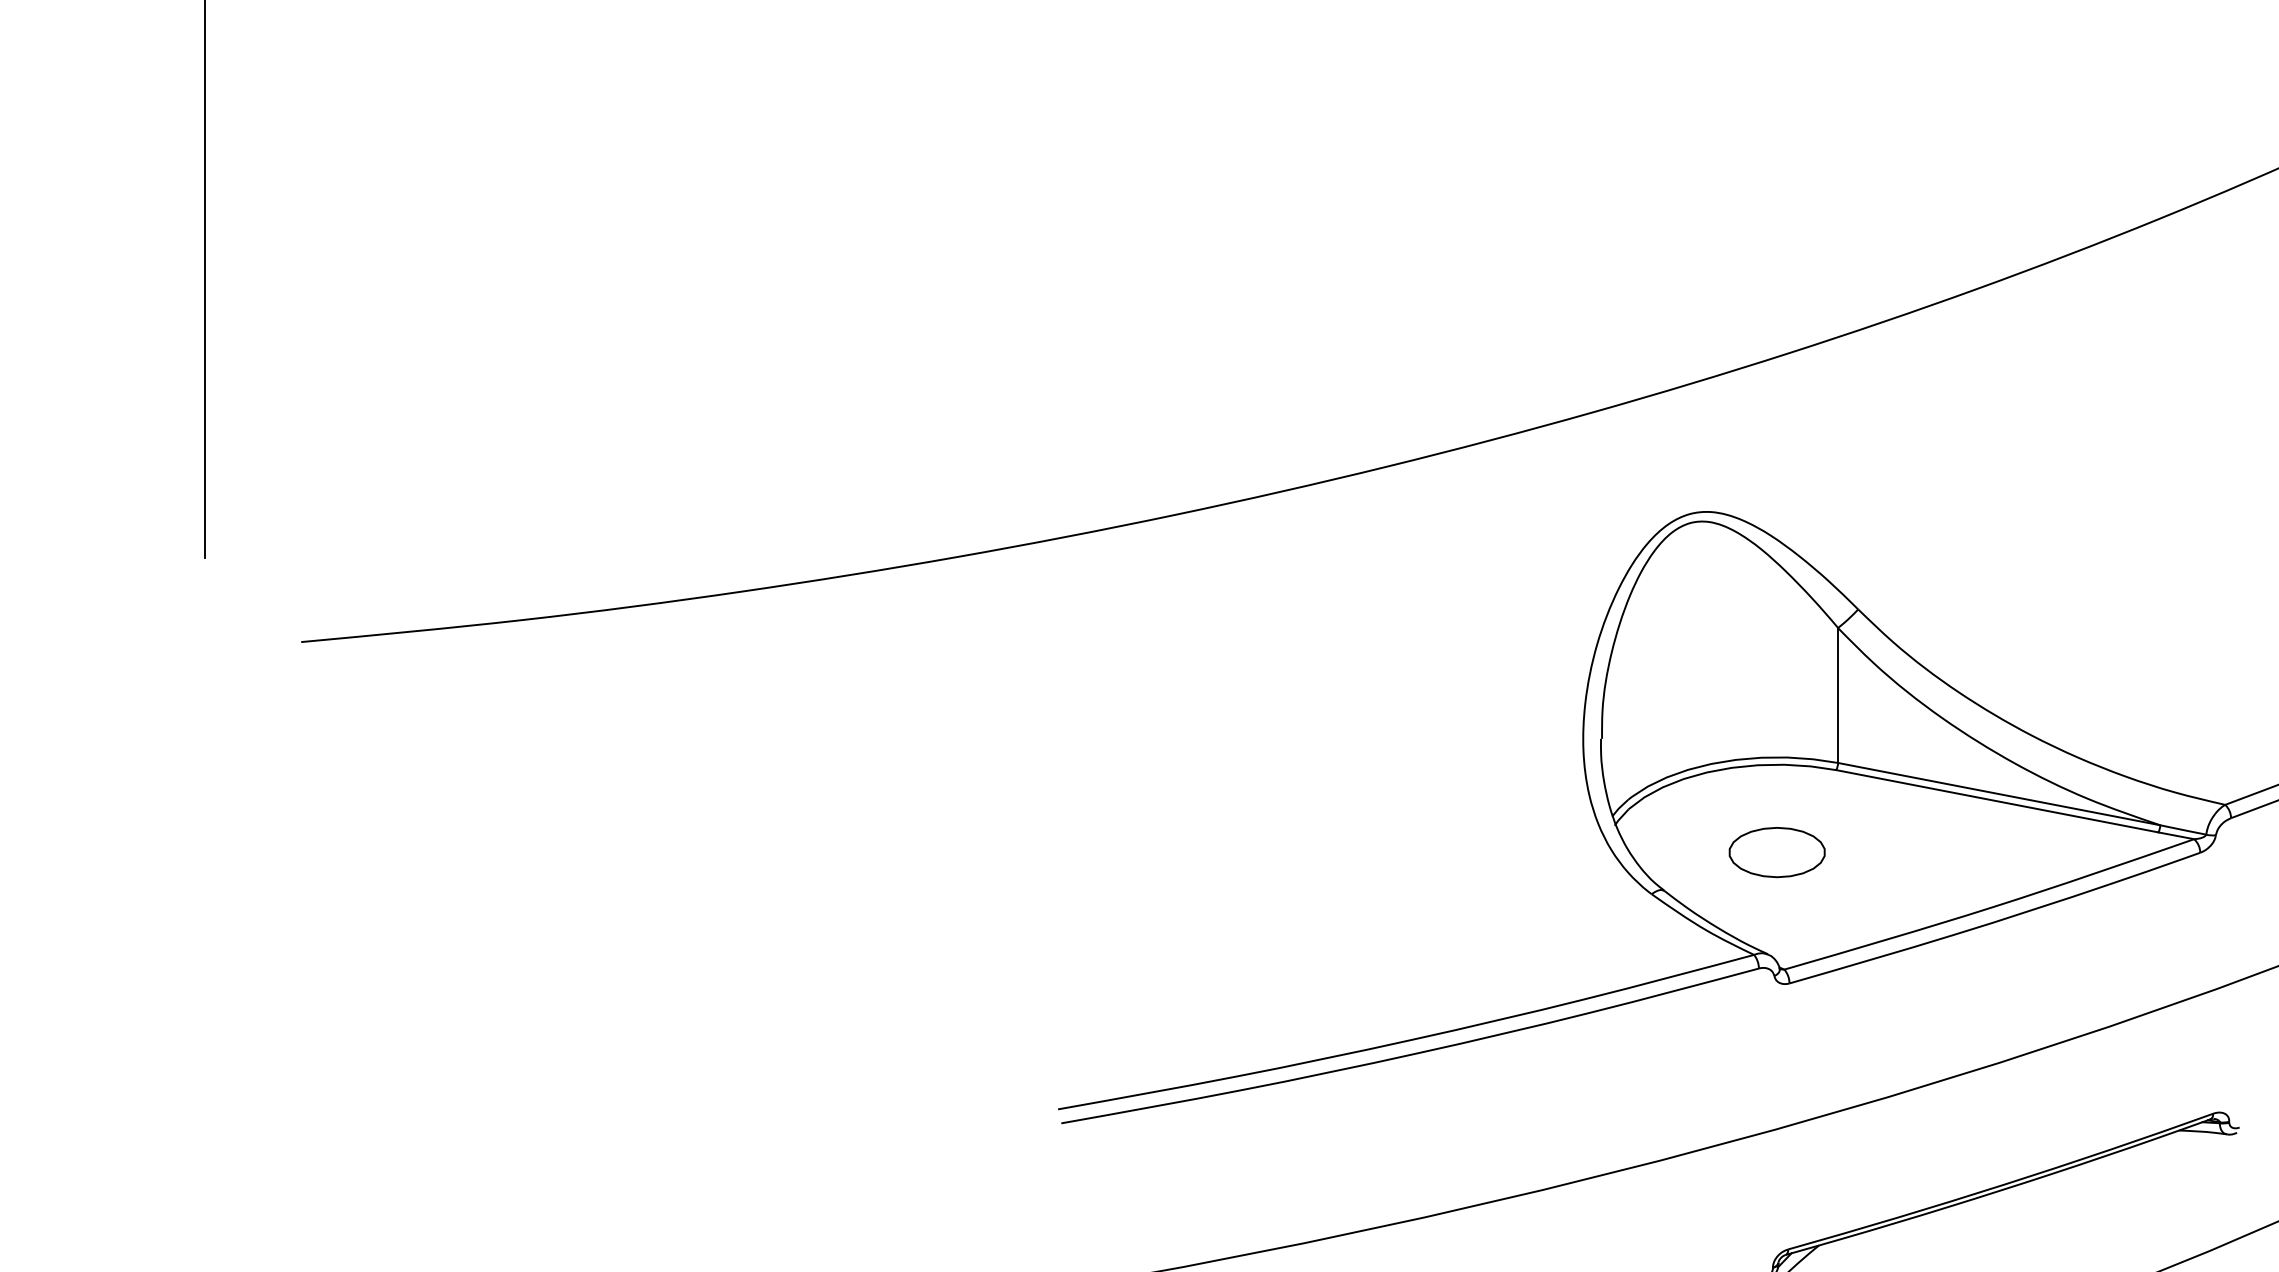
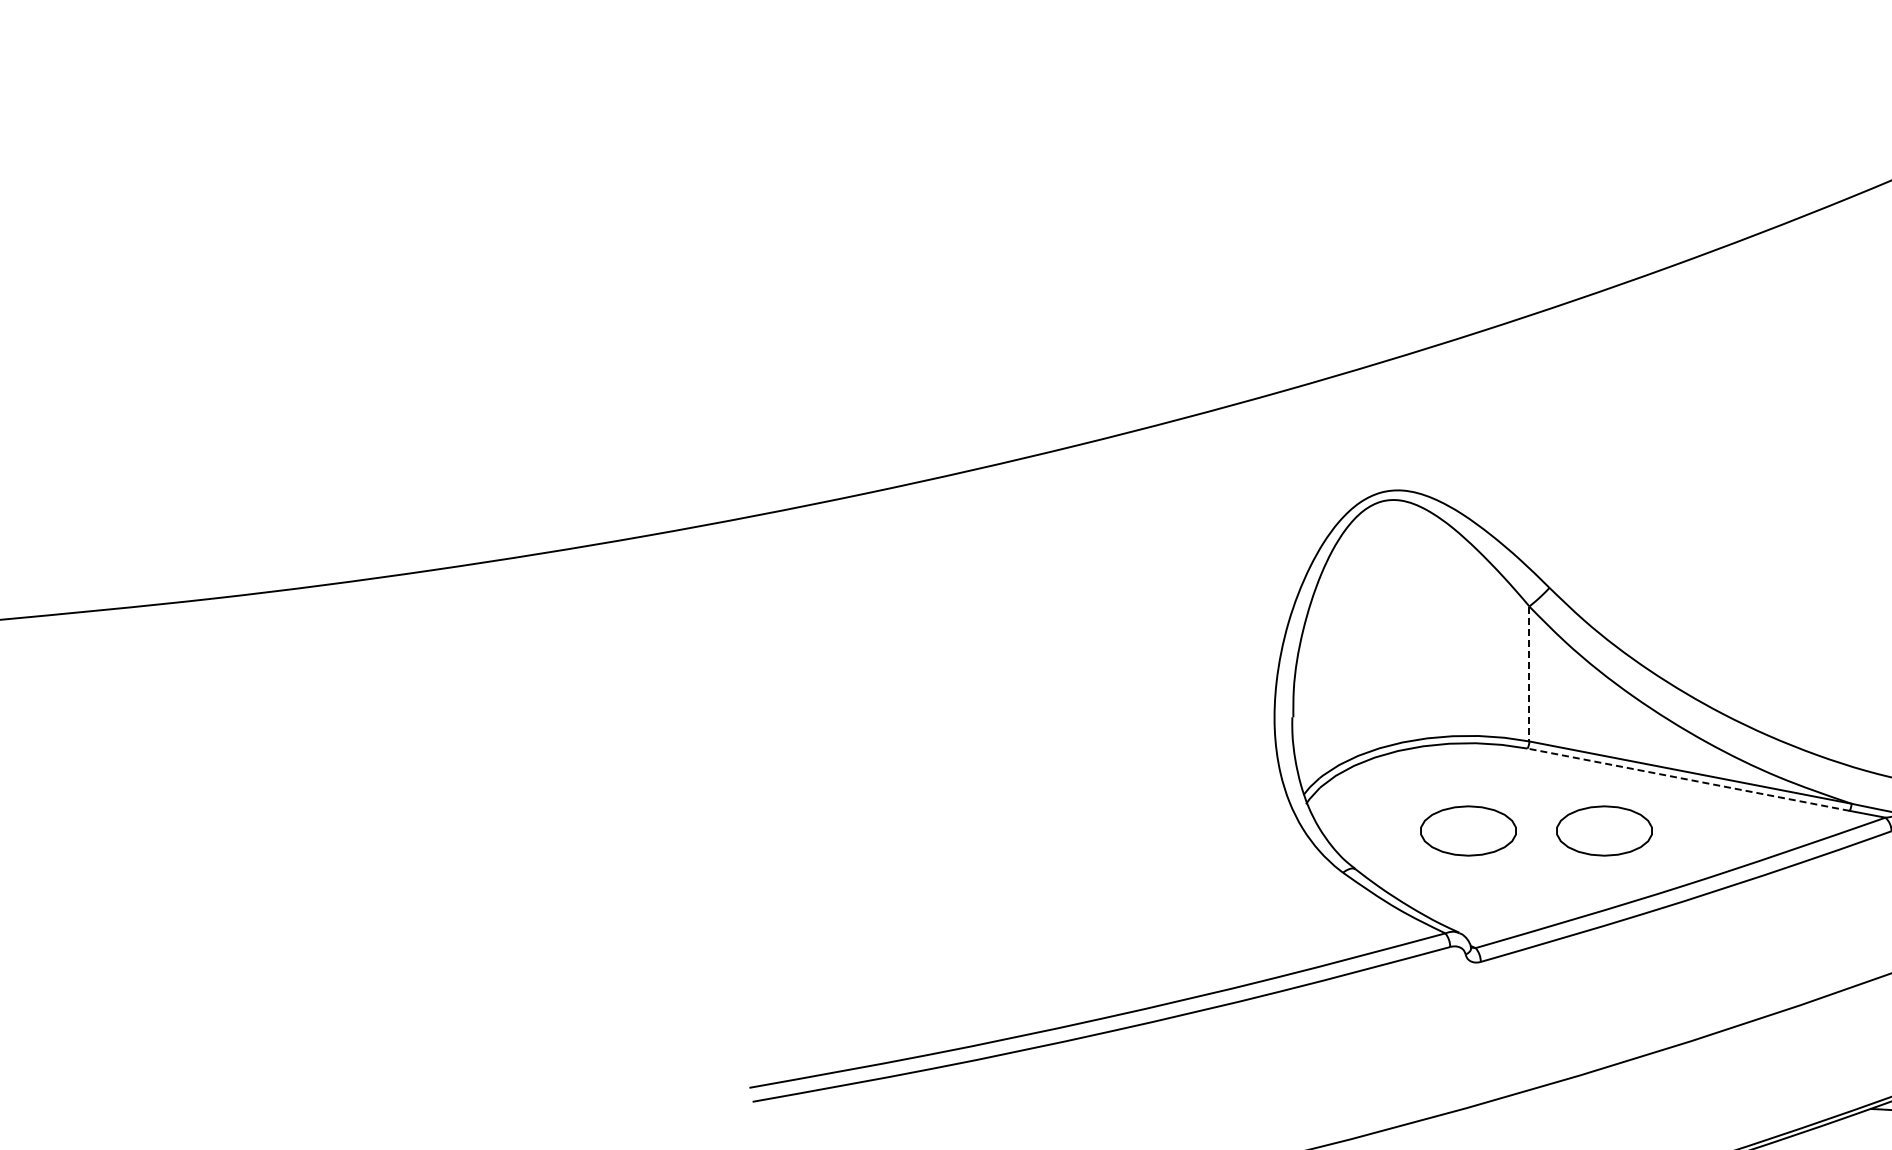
line: (1838, 696) -> (1529, 674), solid -> dashed
line: (1996, 801) -> (1687, 779), solid -> dashed
part: (1912, 852) -> (1603, 830), added

